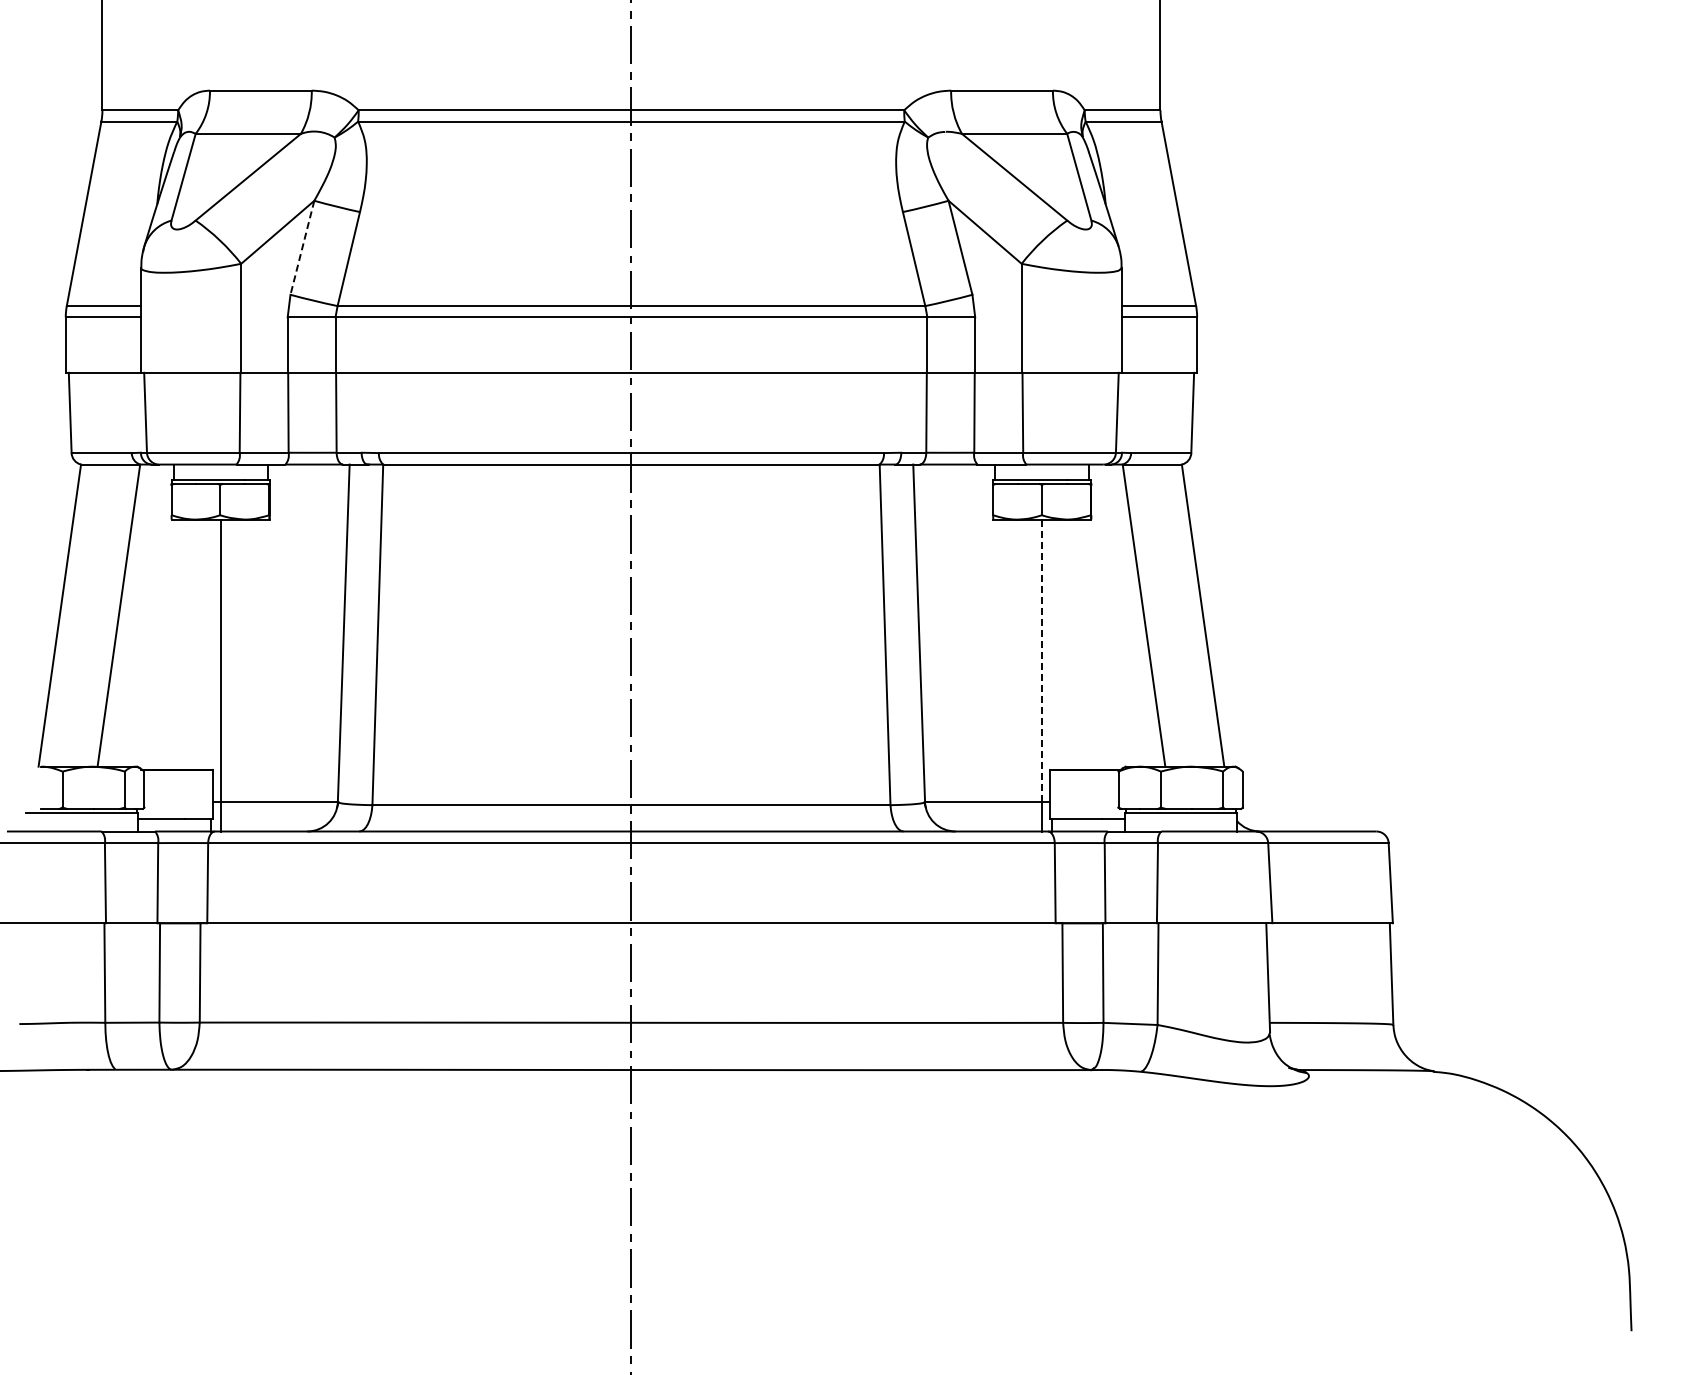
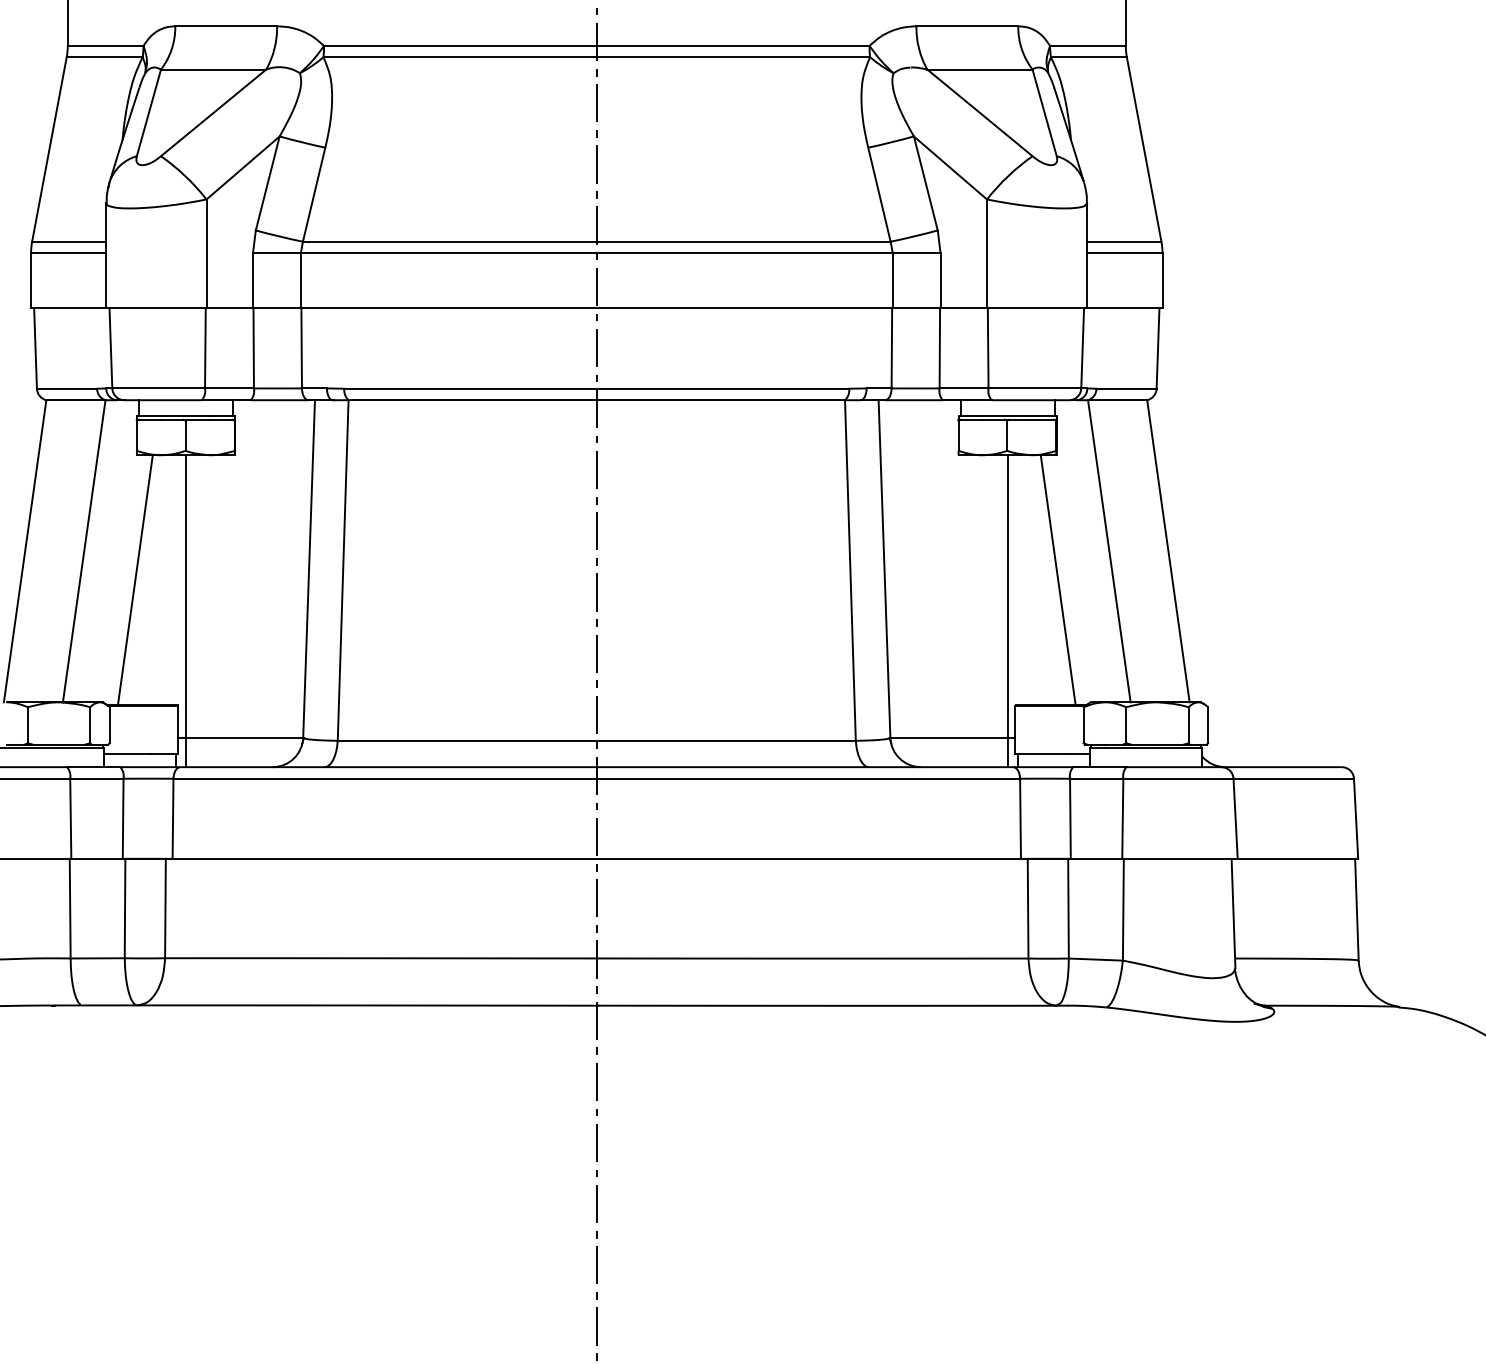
line: (302, 248) -> (267, 184), dashed -> solid
line: (169, 644) -> (134, 580), added
line: (1092, 644) -> (1057, 580), added
line: (1042, 661) -> (1007, 597), dashed -> solid

